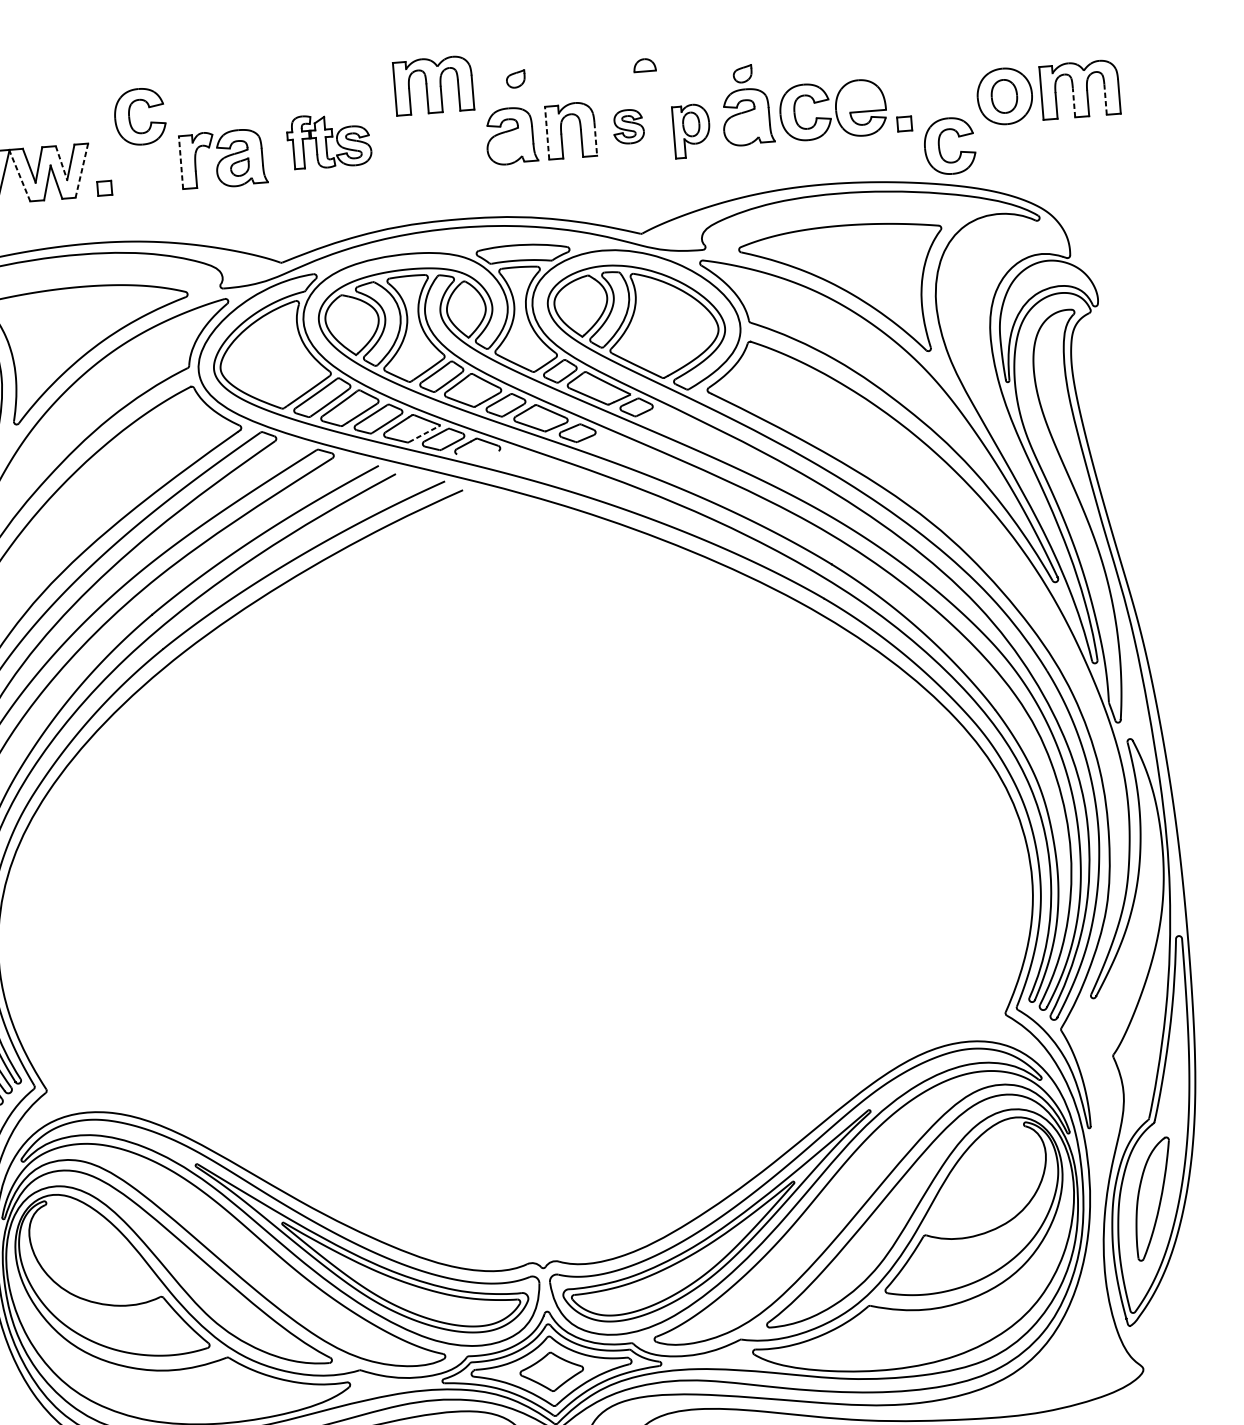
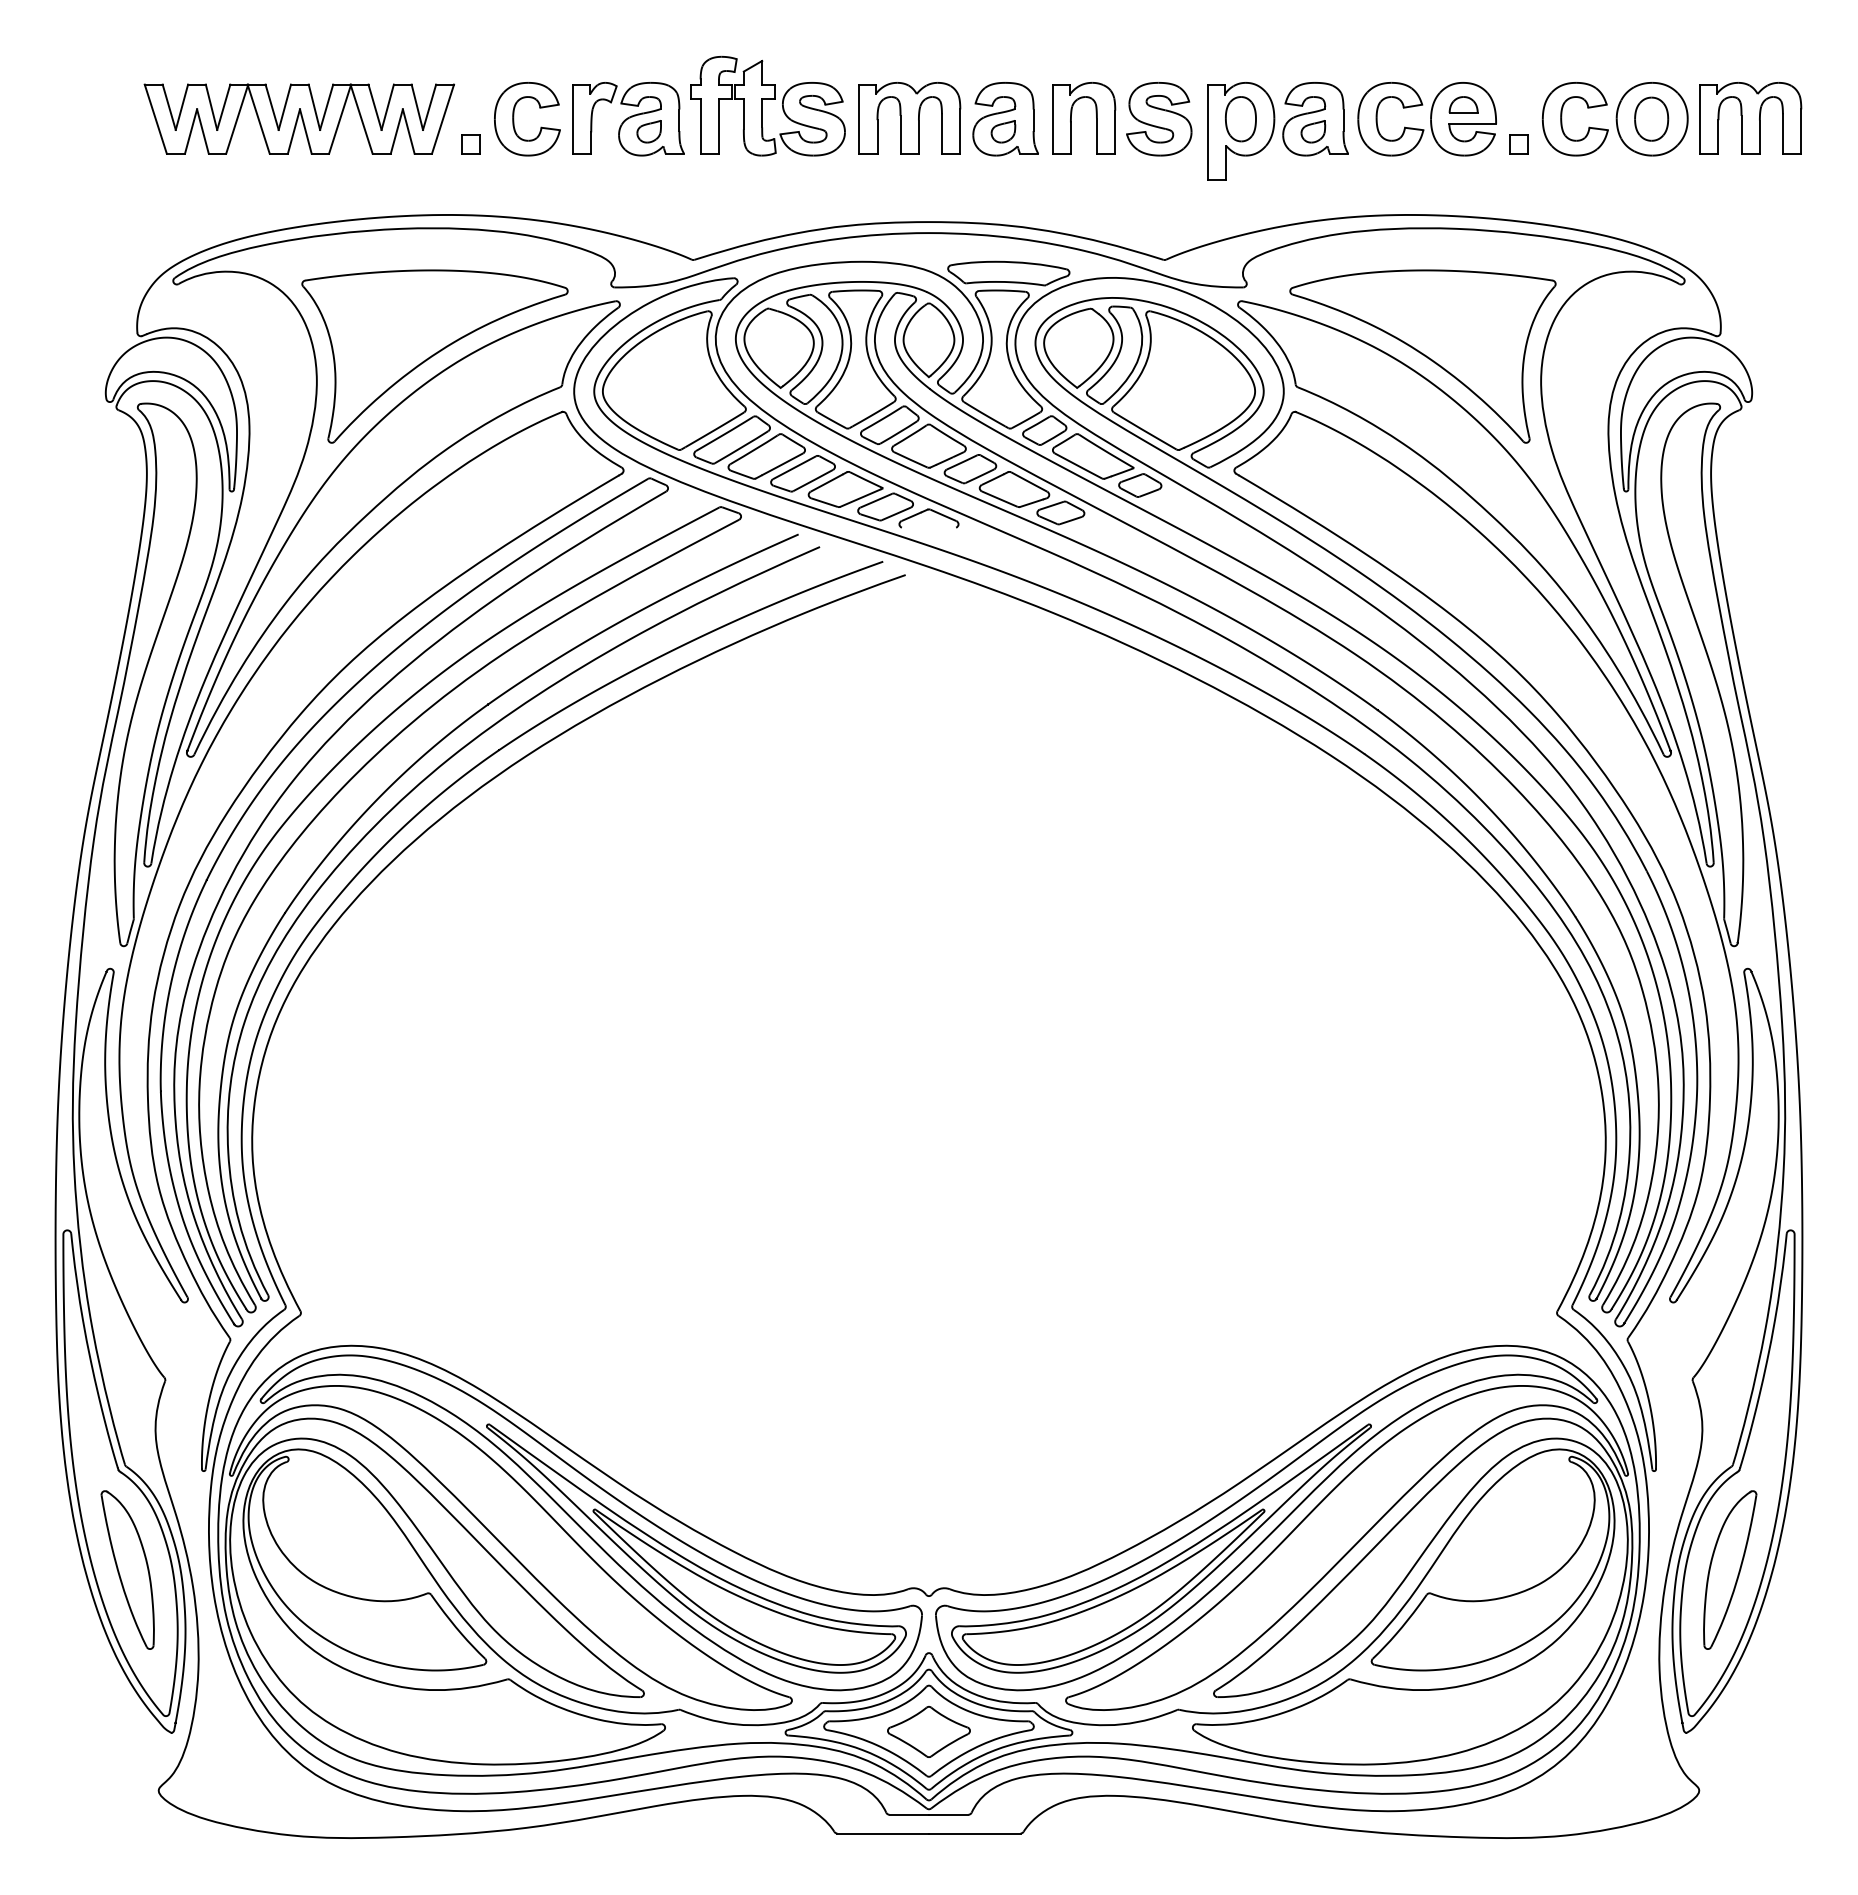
part: (644, 64) -> (1463, 104), moved
part: (742, 73) -> (1313, 131), moved
part: (515, 79) -> (1003, 131), moved
part: (433, 85) -> (909, 118), moved
line: (1105, 100) -> (1782, 134), dashed -> solid
line: (1073, 102) -> (1741, 134), dashed -> solid
part: (130, 117) -> (514, 119), moved
part: (628, 126) -> (1159, 119), size x1.67
part: (692, 131) -> (1241, 131), size x1.43
line: (547, 133) -> (1052, 119), dashed -> solid
line: (596, 139) -> (1115, 132), dashed -> solid
part: (328, 141) -> (767, 106), size x1.43
part: (940, 147) -> (1562, 119), moved
line: (180, 162) -> (572, 119), dashed -> solid
line: (61, 163) -> (417, 107), dashed -> solid
line: (81, 170) -> (442, 119), dashed -> solid
line: (19, 175) -> (361, 118), dashed -> solid
line: (423, 434) -> (860, 498), dashed -> solid

